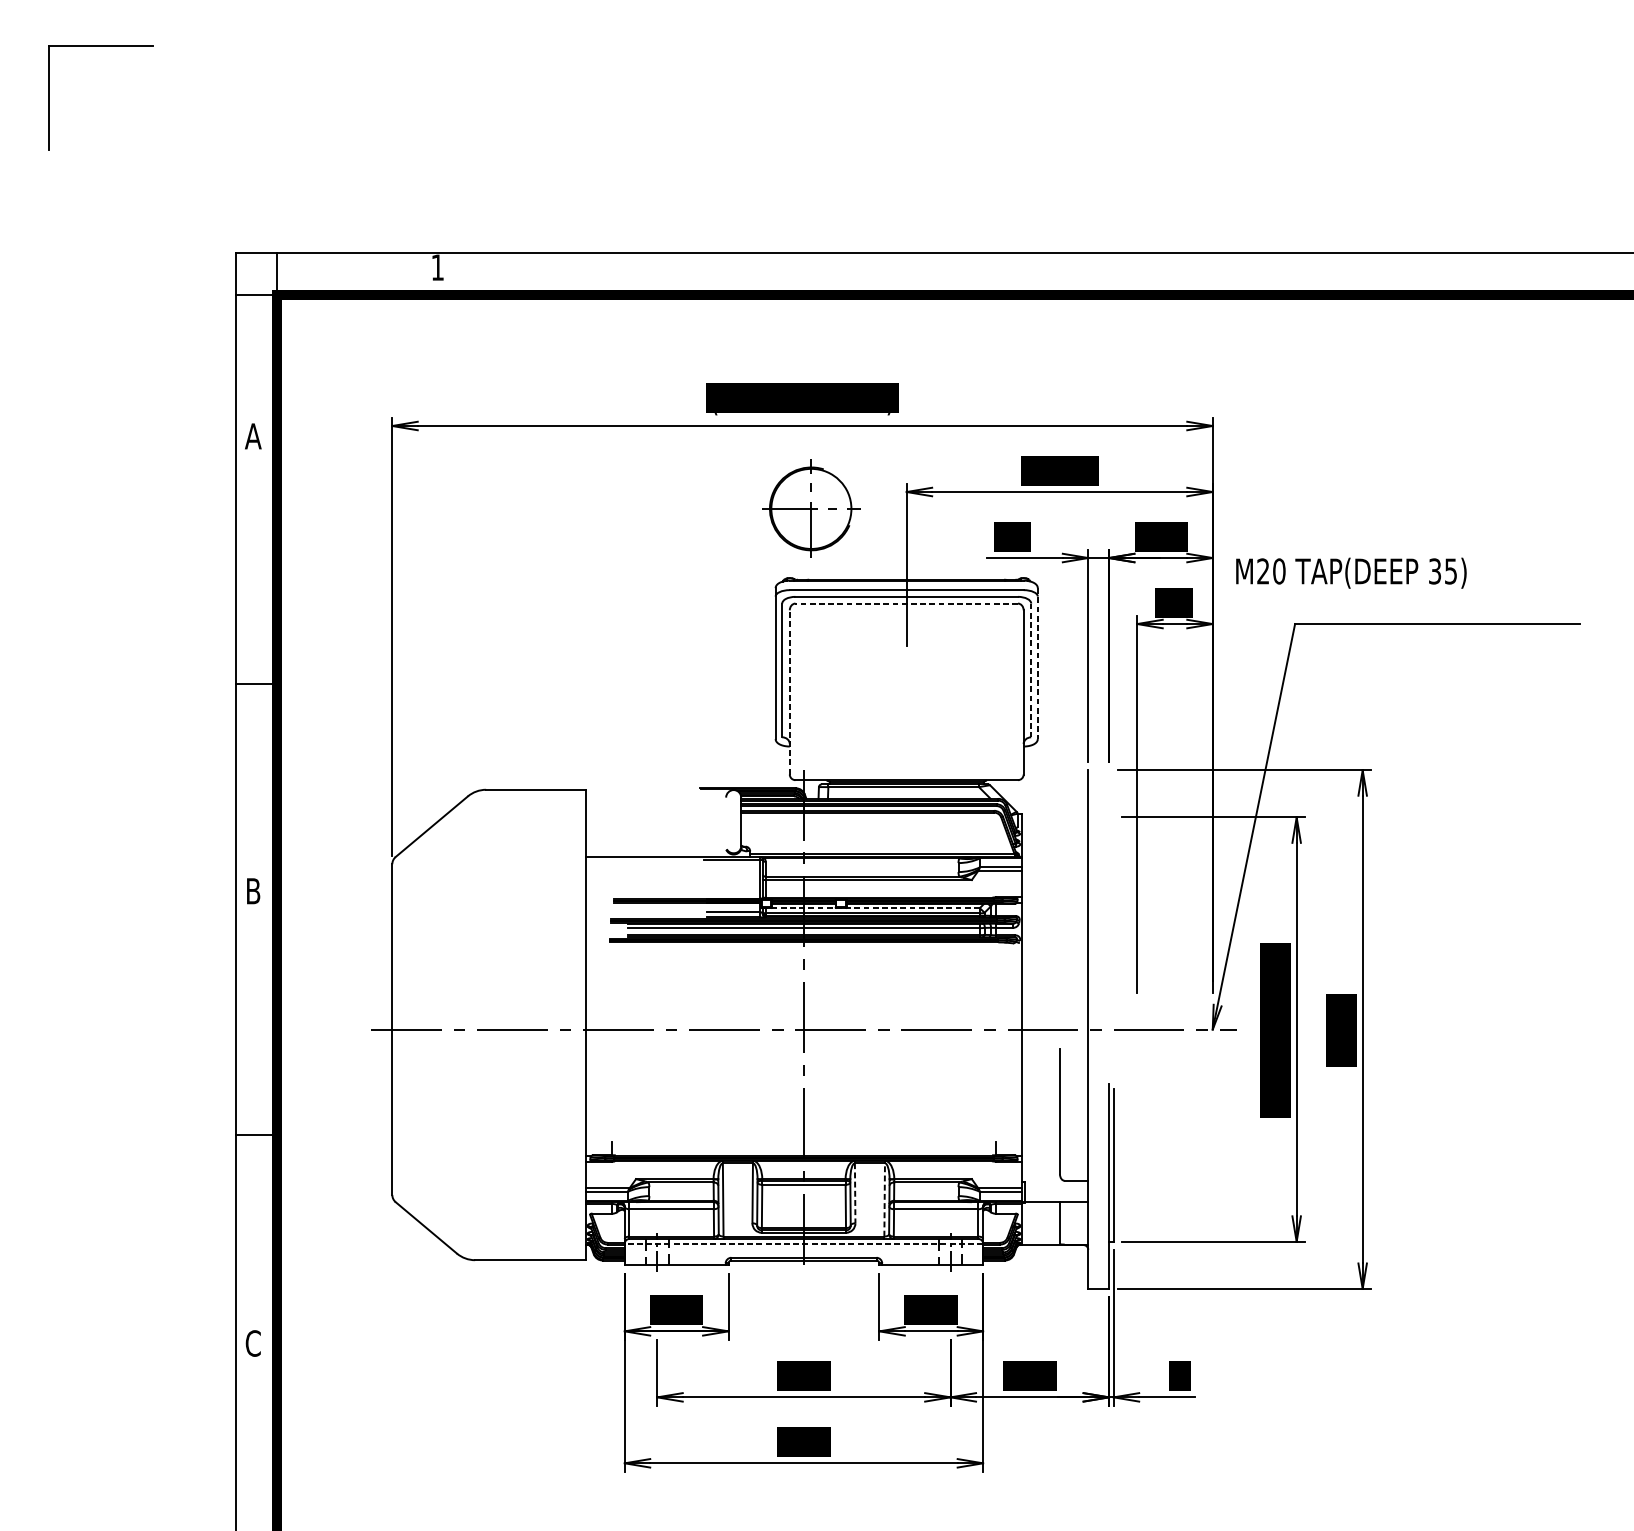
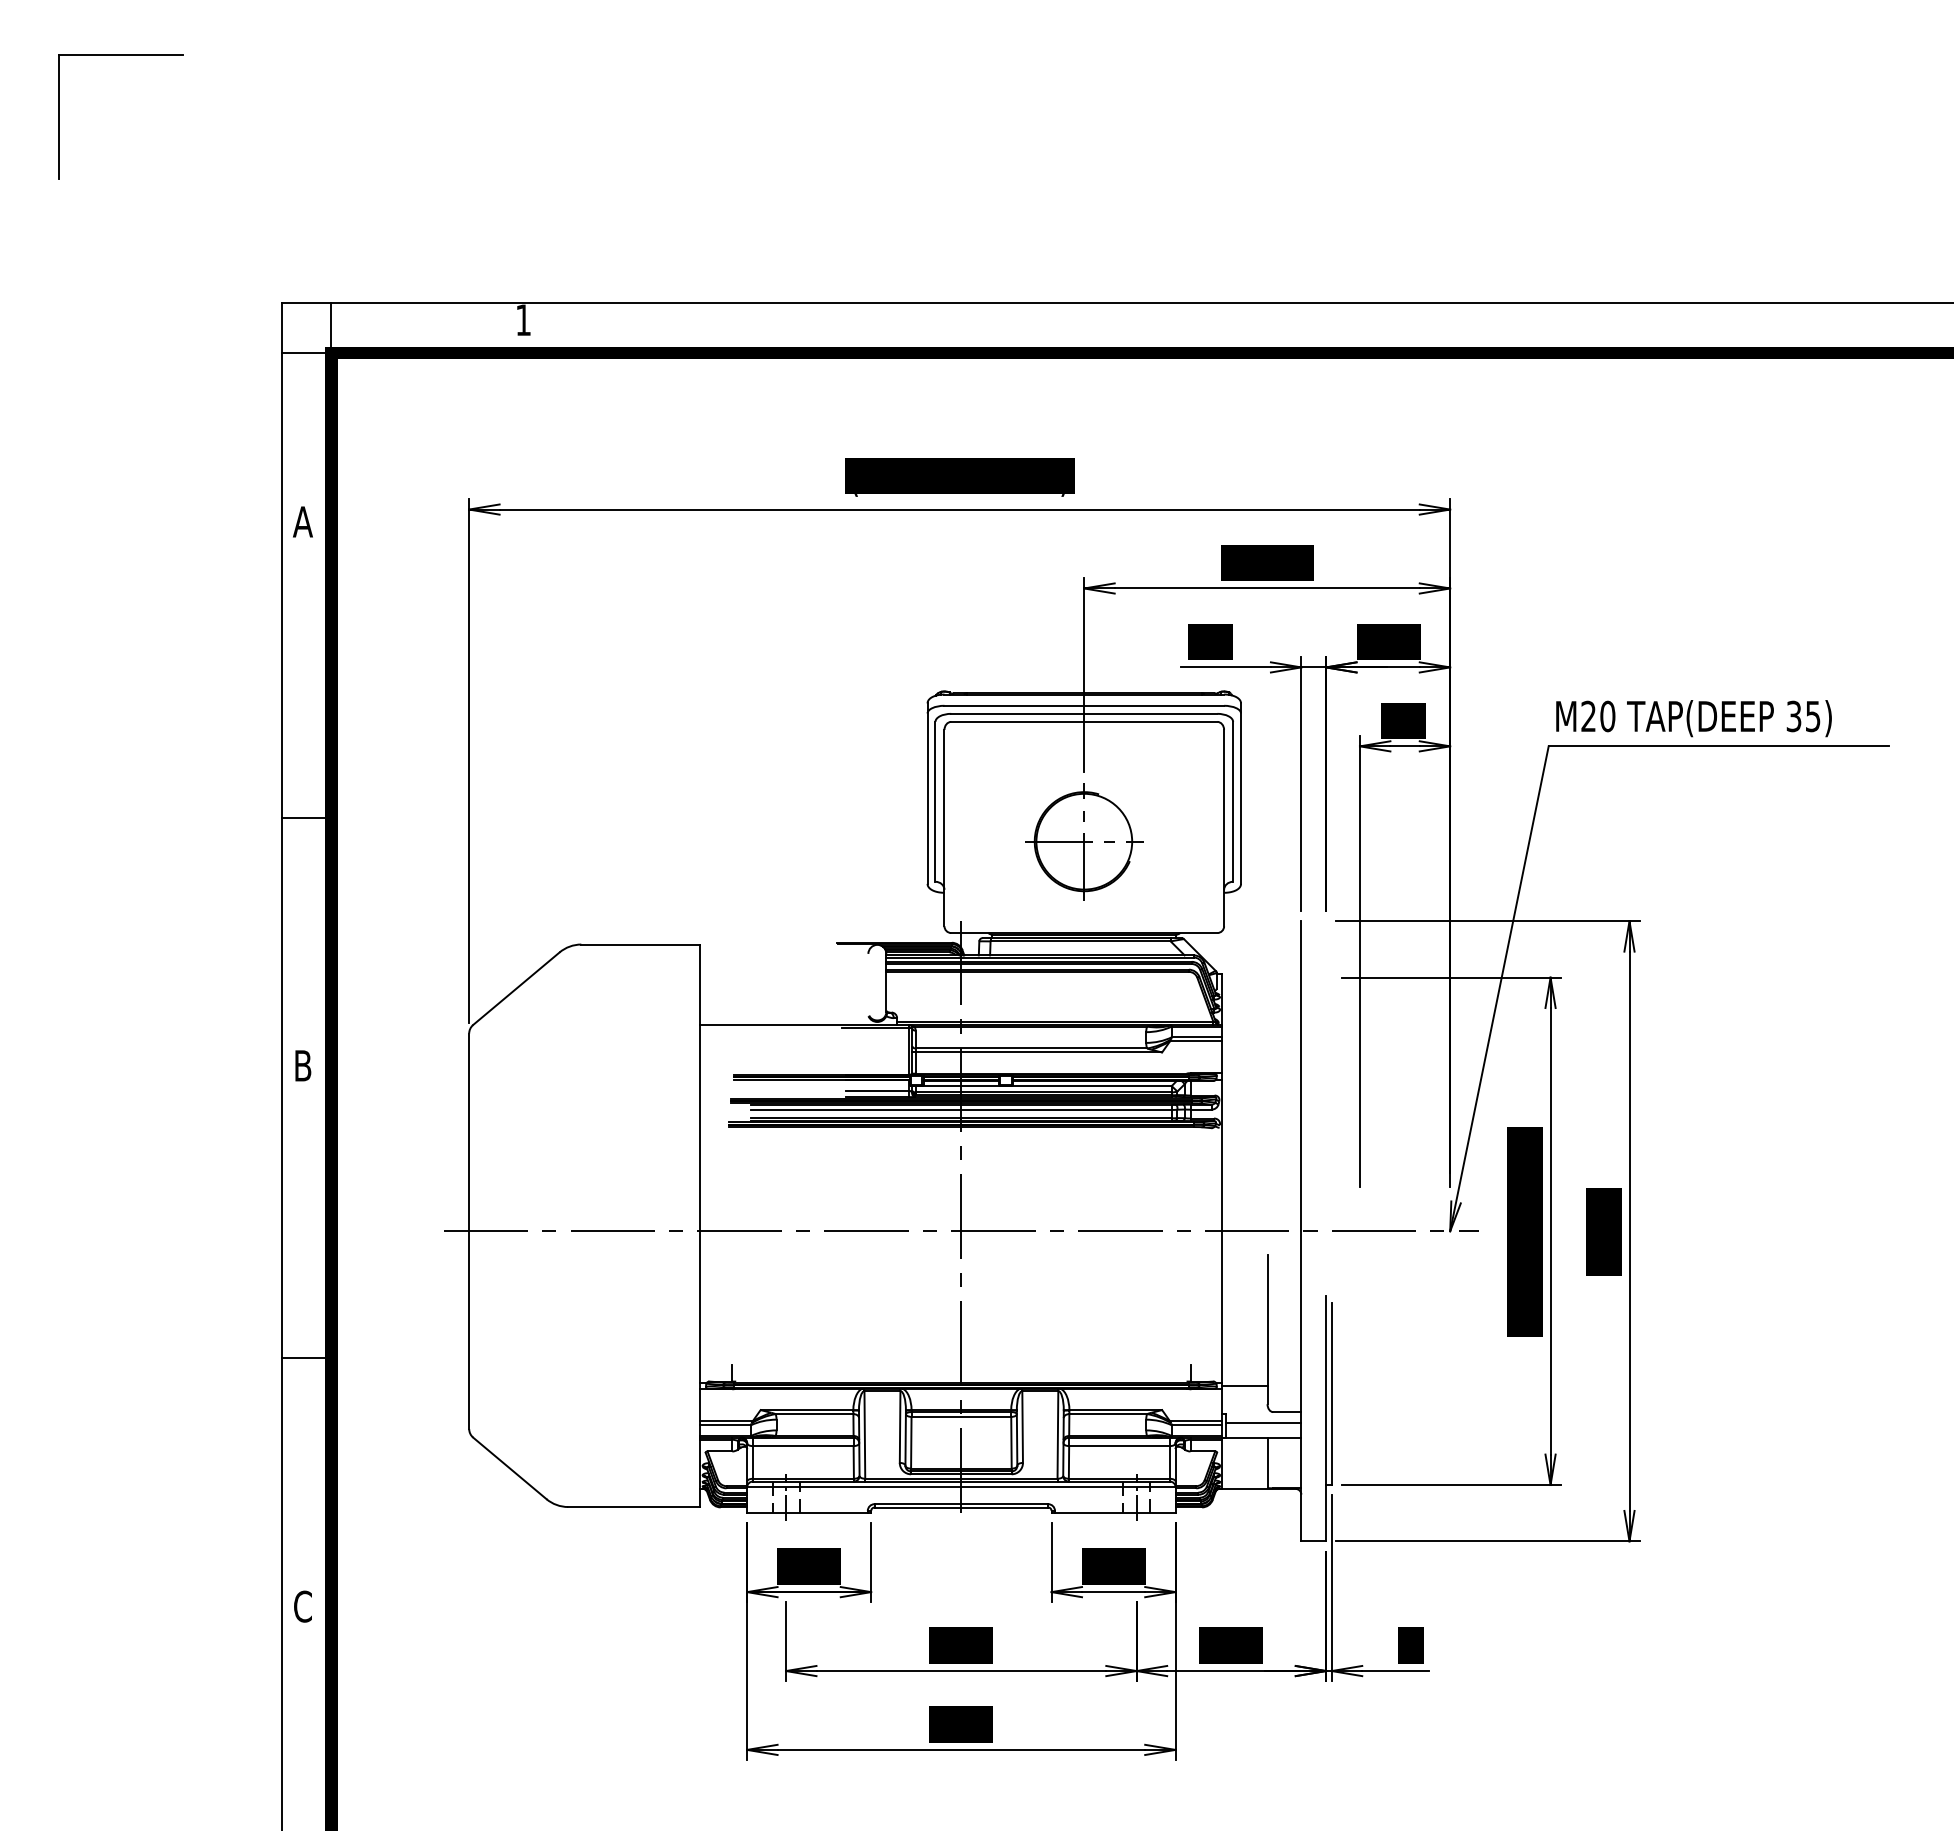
part: (811, 508) -> (1084, 841), moved
text: (1350, 573) -> (1693, 718), moved
line: (906, 603) -> (1083, 721), dashed -> solid
line: (1038, 664) -> (1241, 794), dashed -> solid
line: (1031, 670) -> (1233, 801), dashed -> solid
line: (789, 691) -> (944, 827), dashed -> solid
line: (871, 908) -> (1042, 1086), dashed -> solid
line: (1040, 1158) -> (1244, 1385), added
line: (1056, 1190) -> (1263, 1423), added
line: (855, 1193) -> (1022, 1427), dashed -> solid
line: (884, 1199) -> (1057, 1434), dashed -> solid
line: (803, 1243) -> (960, 1487), dashed -> solid

